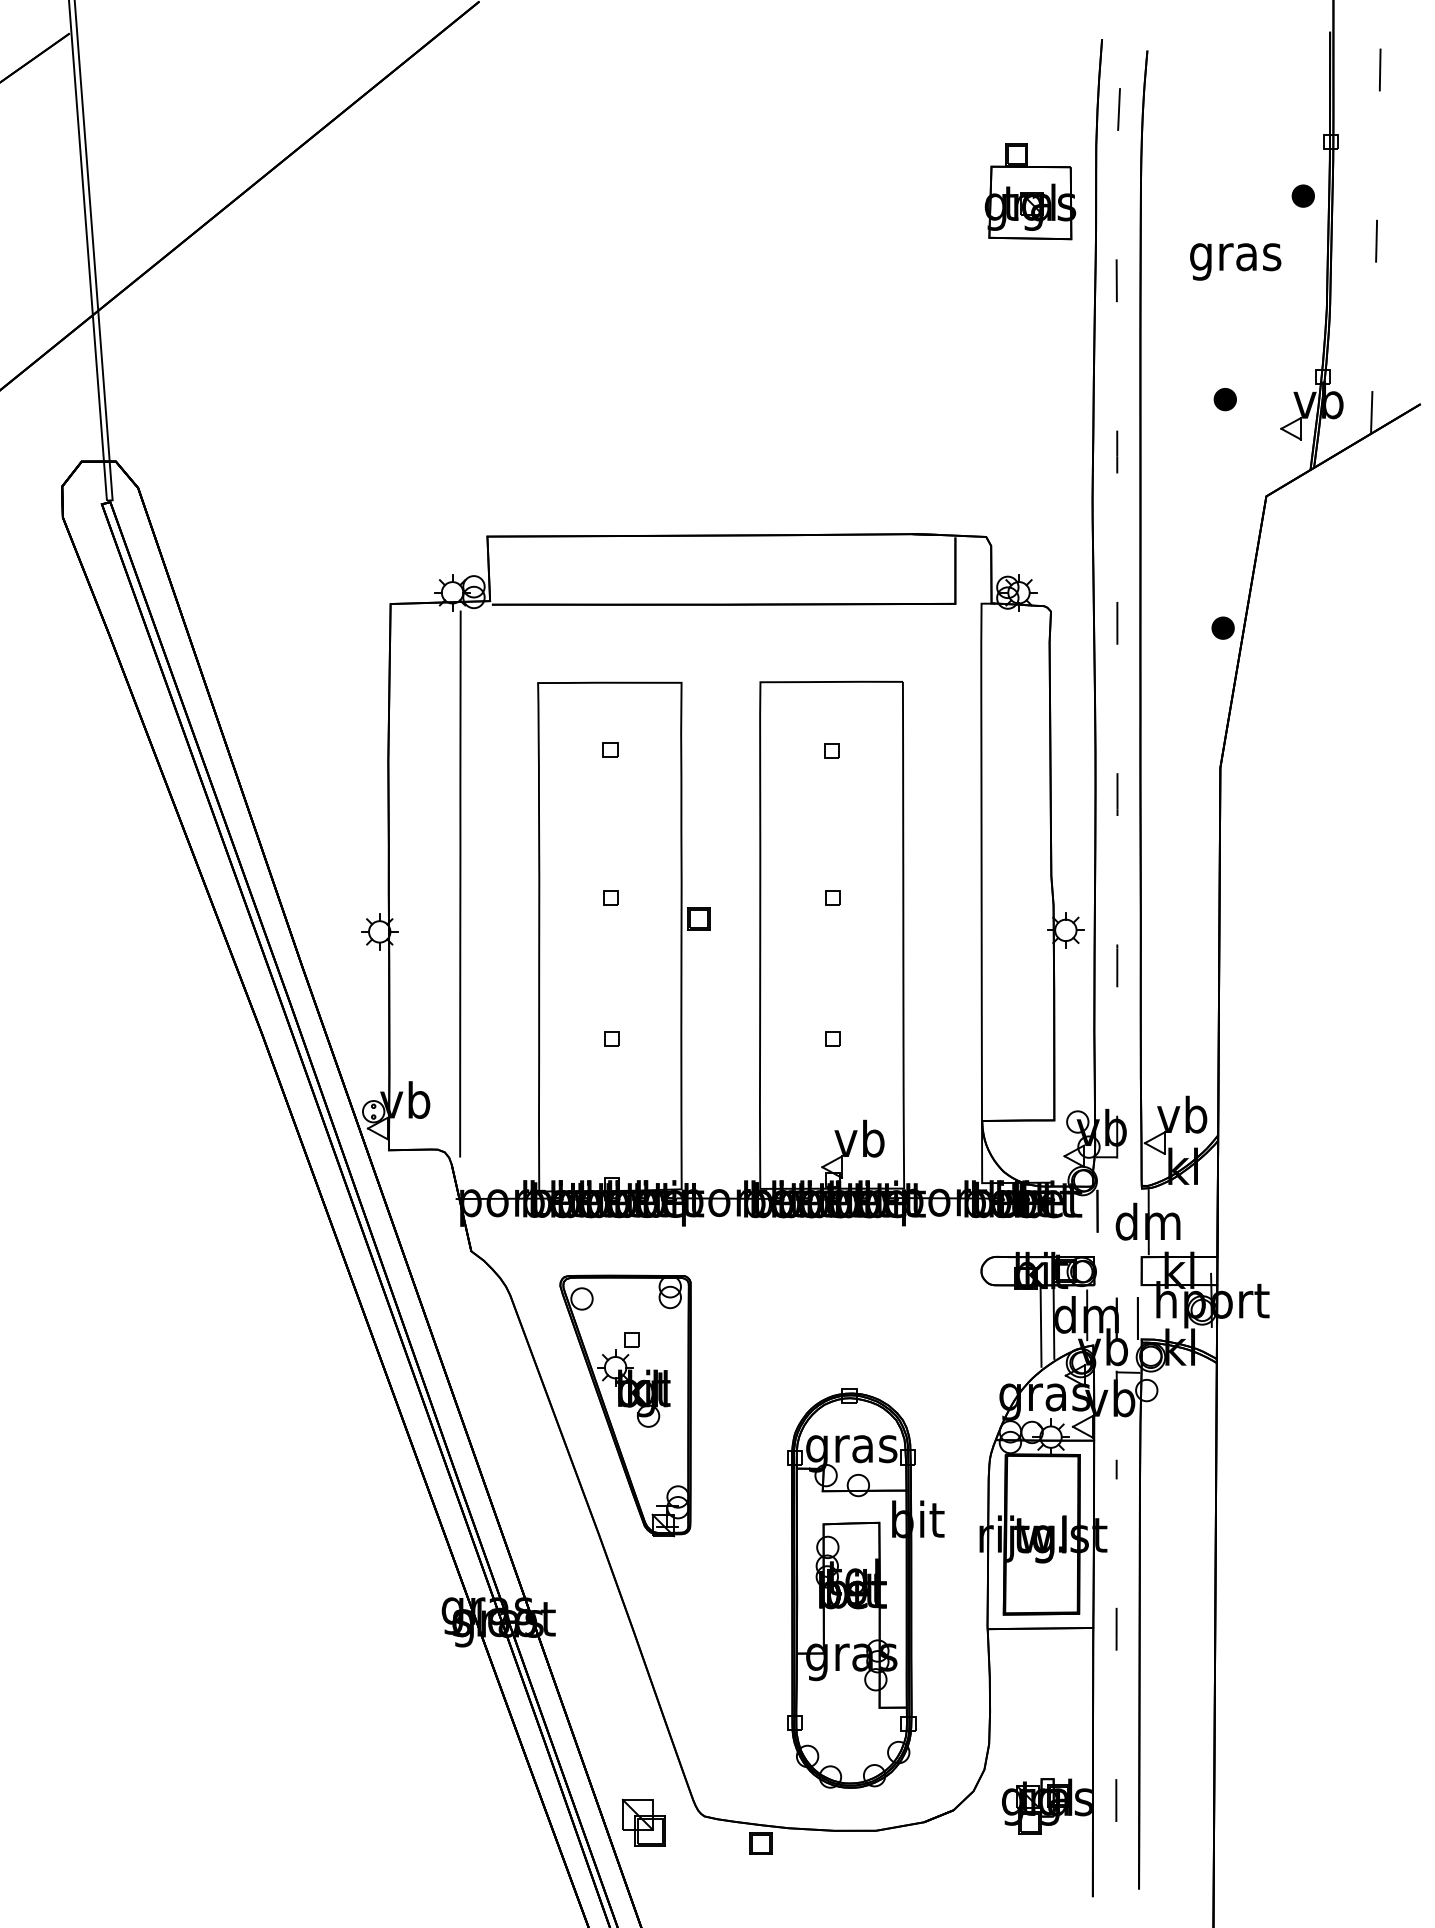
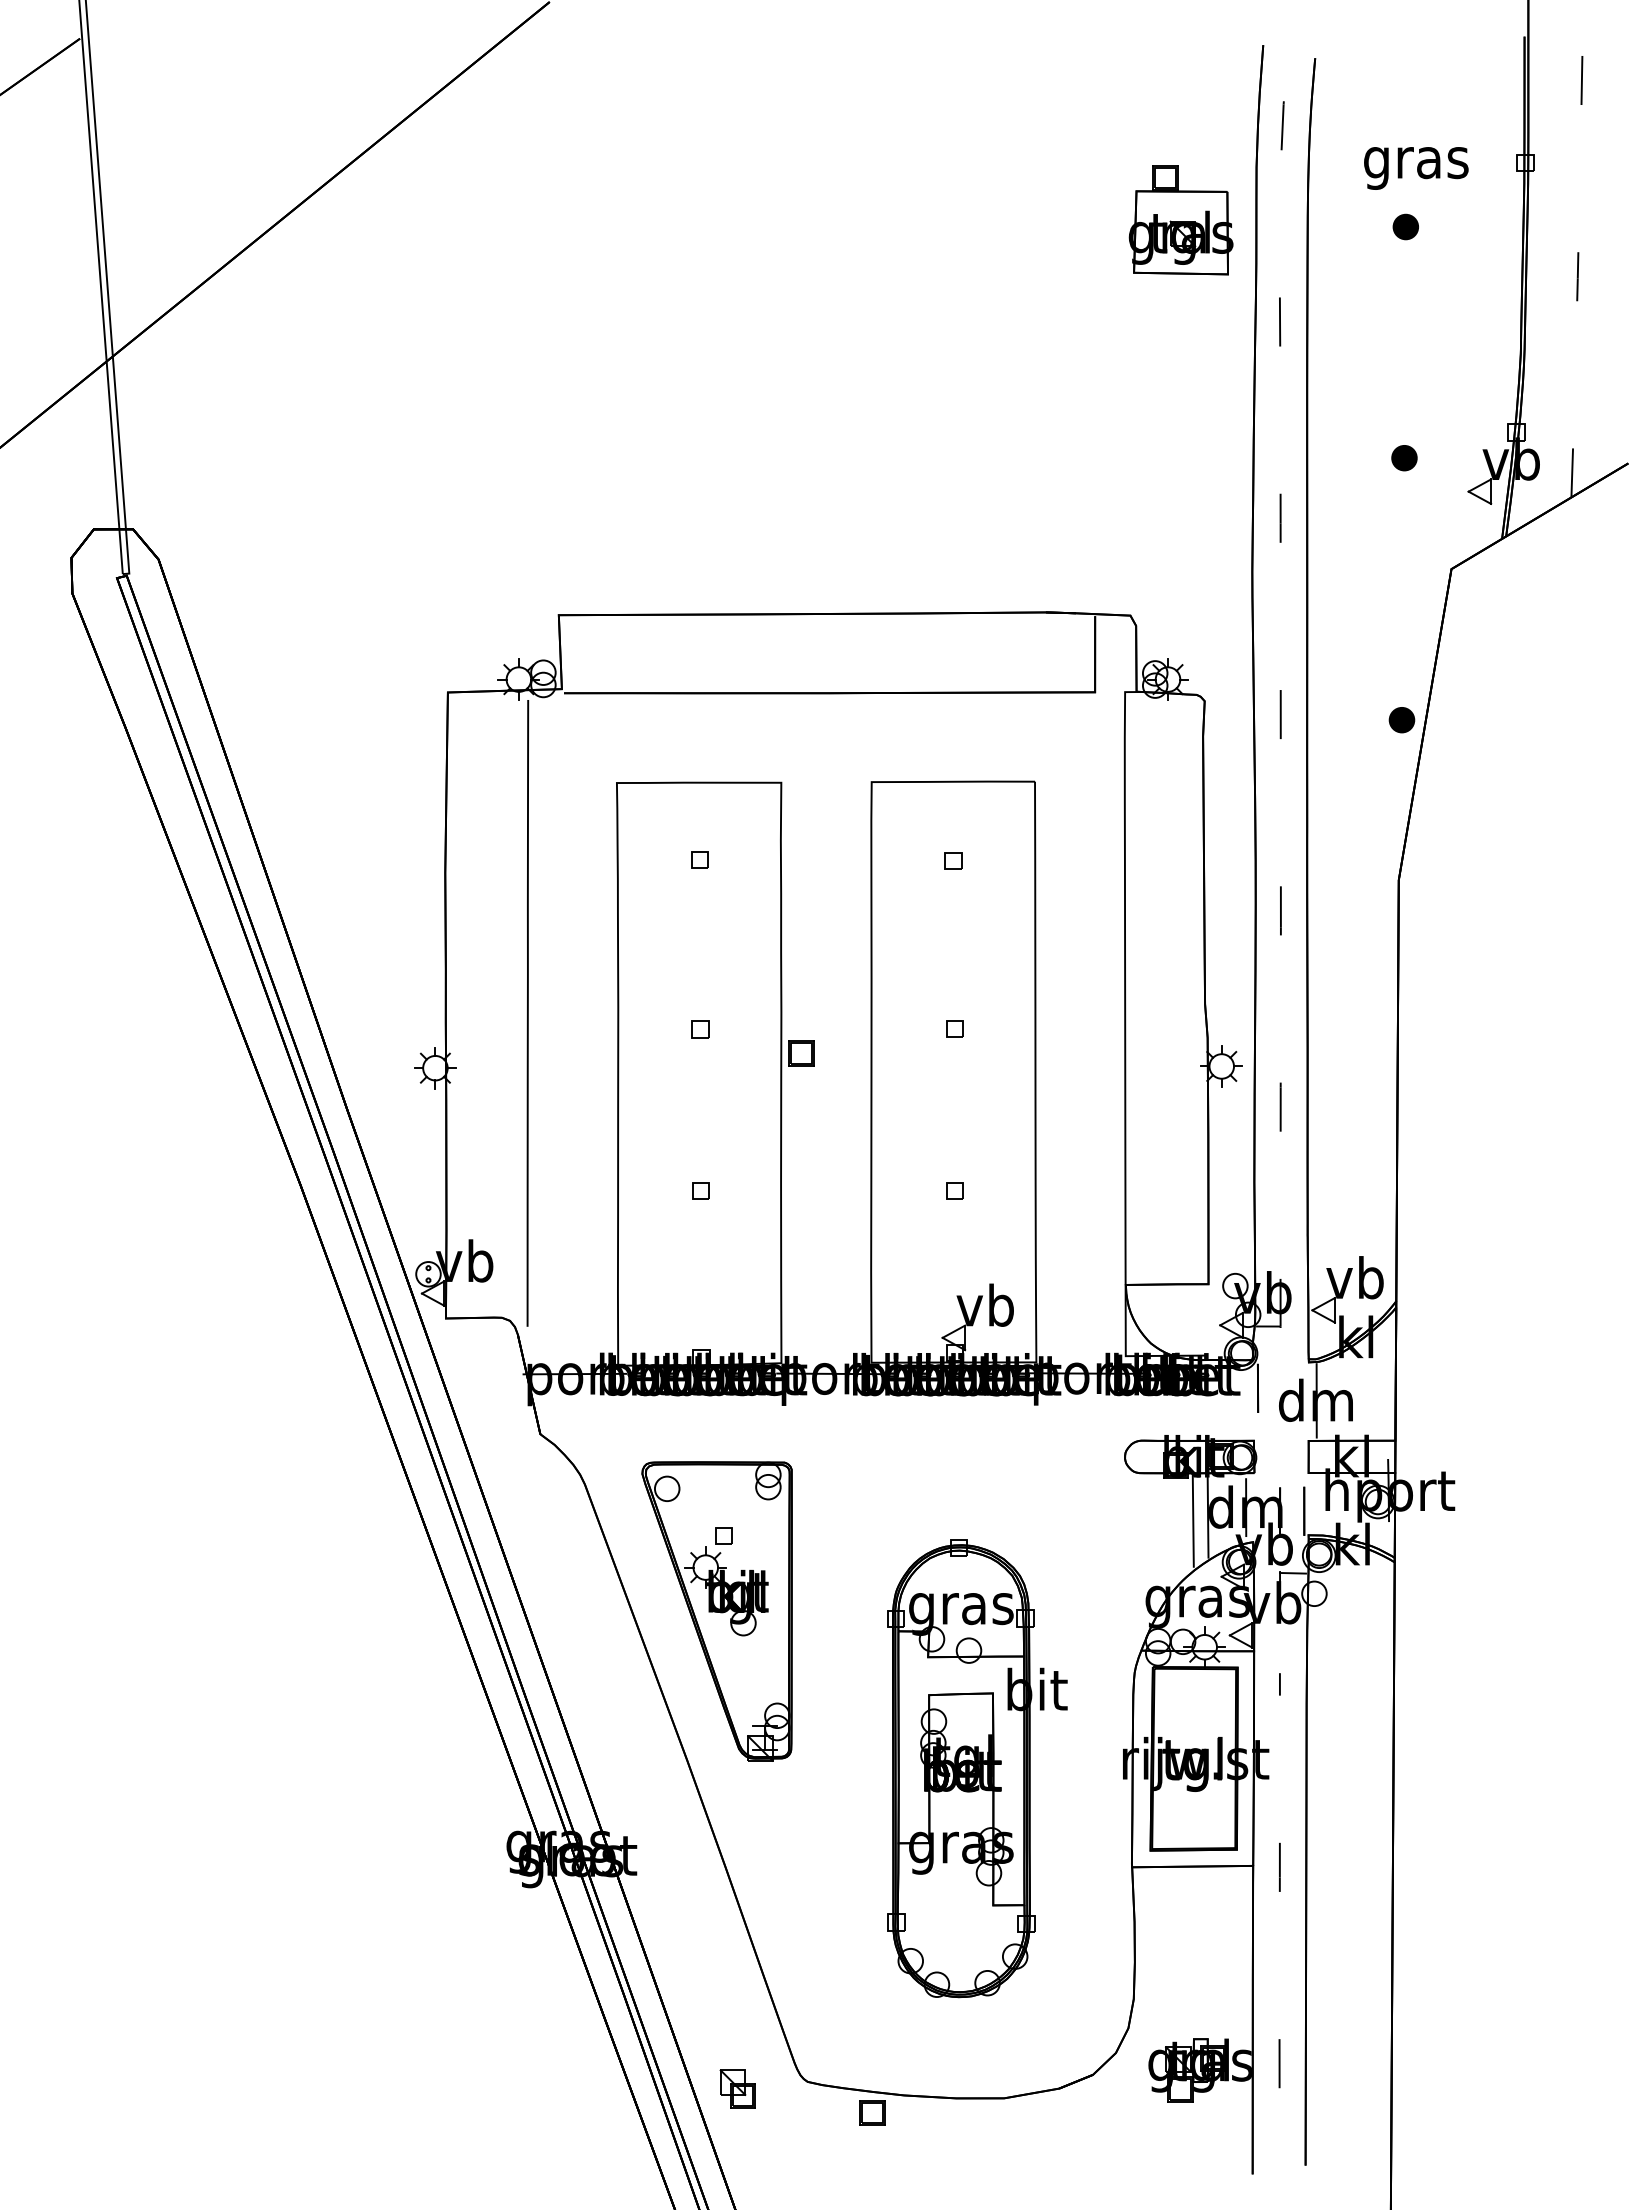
part: (1303, 195) -> (1405, 226), moved
text: (1235, 261) -> (1416, 168), moved
part: (865, 1588) -> (977, 1768), moved
part: (643, 1822) -> (737, 2088), size x0.71

